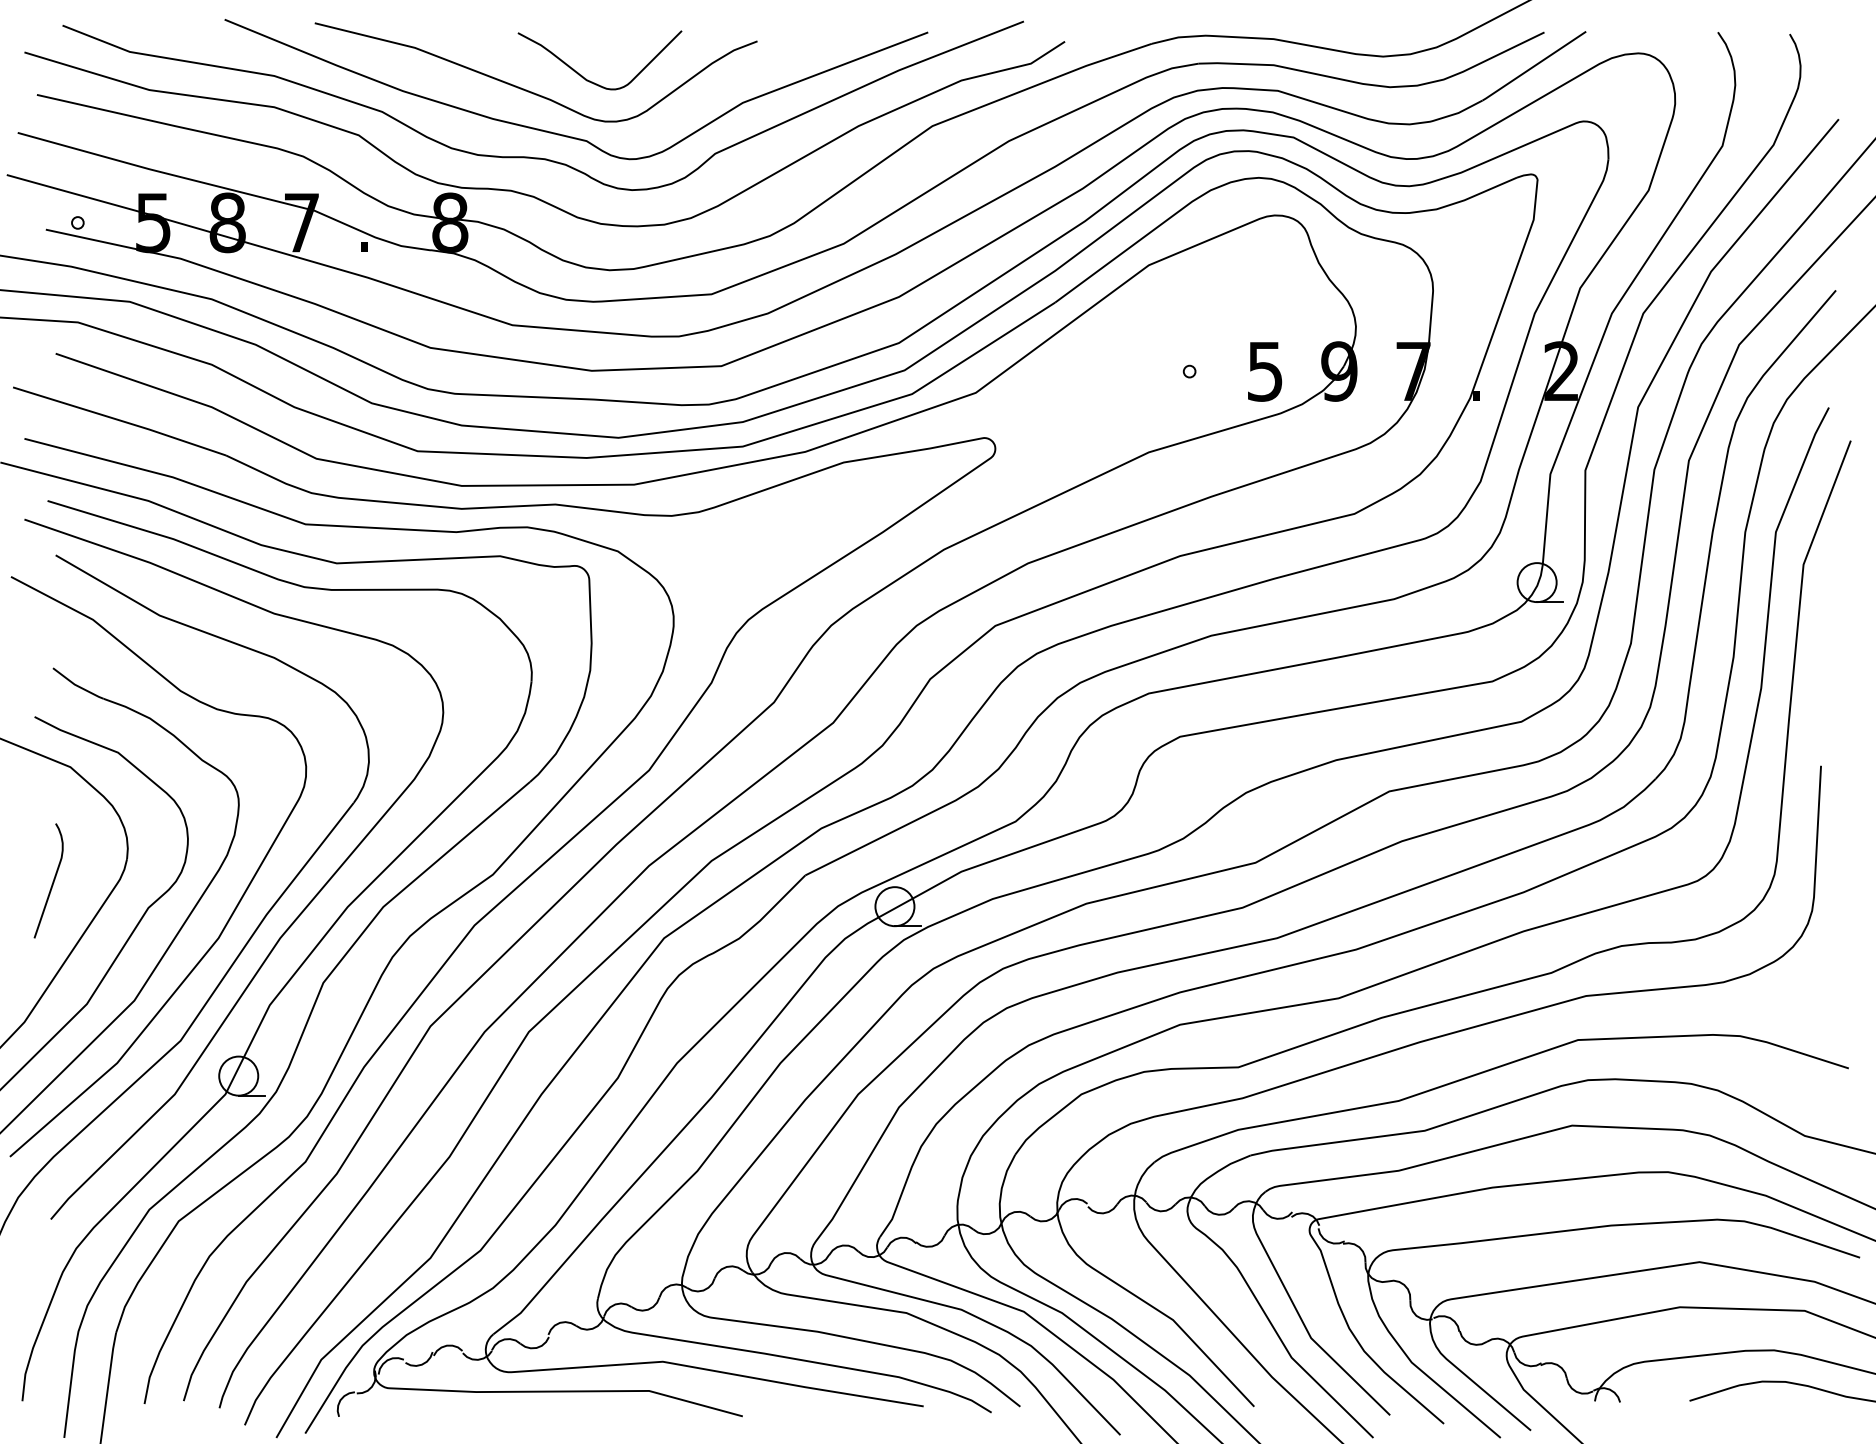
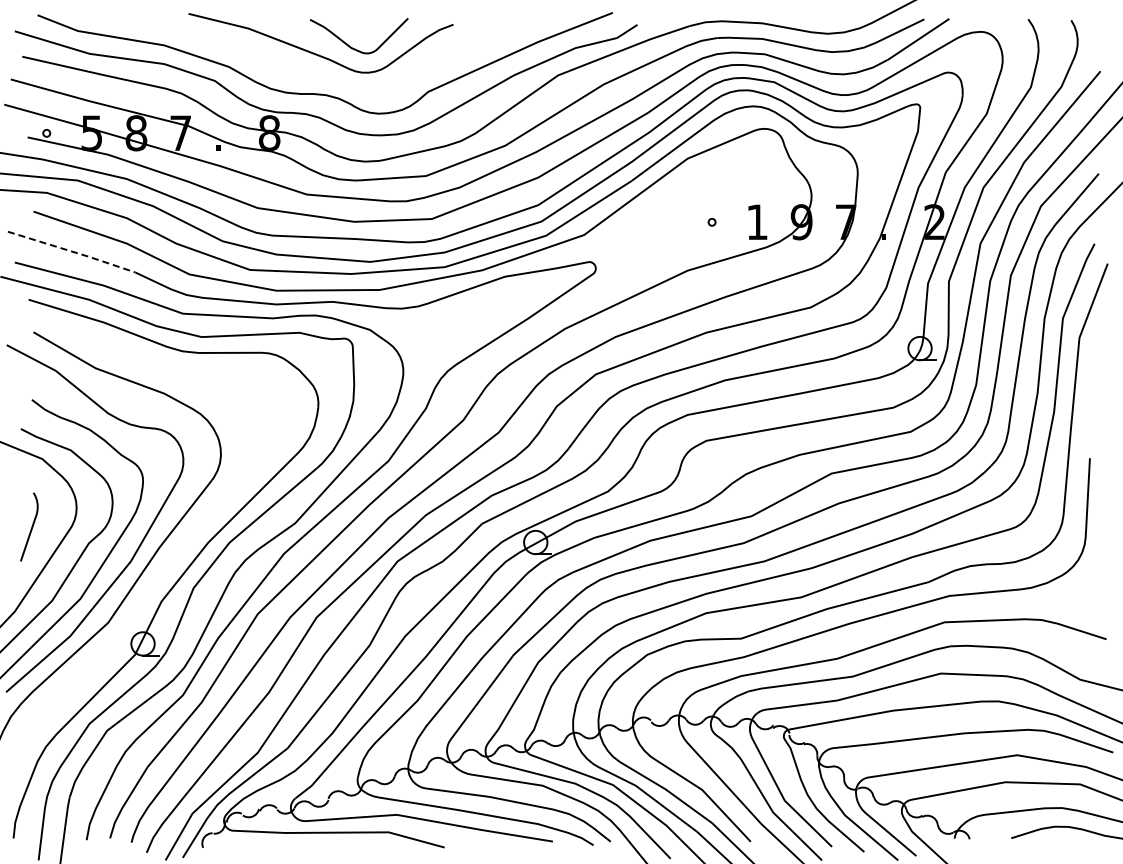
curve: (568, 134) -> (340, 80), removed
text: (1265, 371) -> (757, 222), 5 -> 1
line: (120, 420) -> (72, 251), solid -> dashed
curve: (292, 920) -> (175, 550), removed

